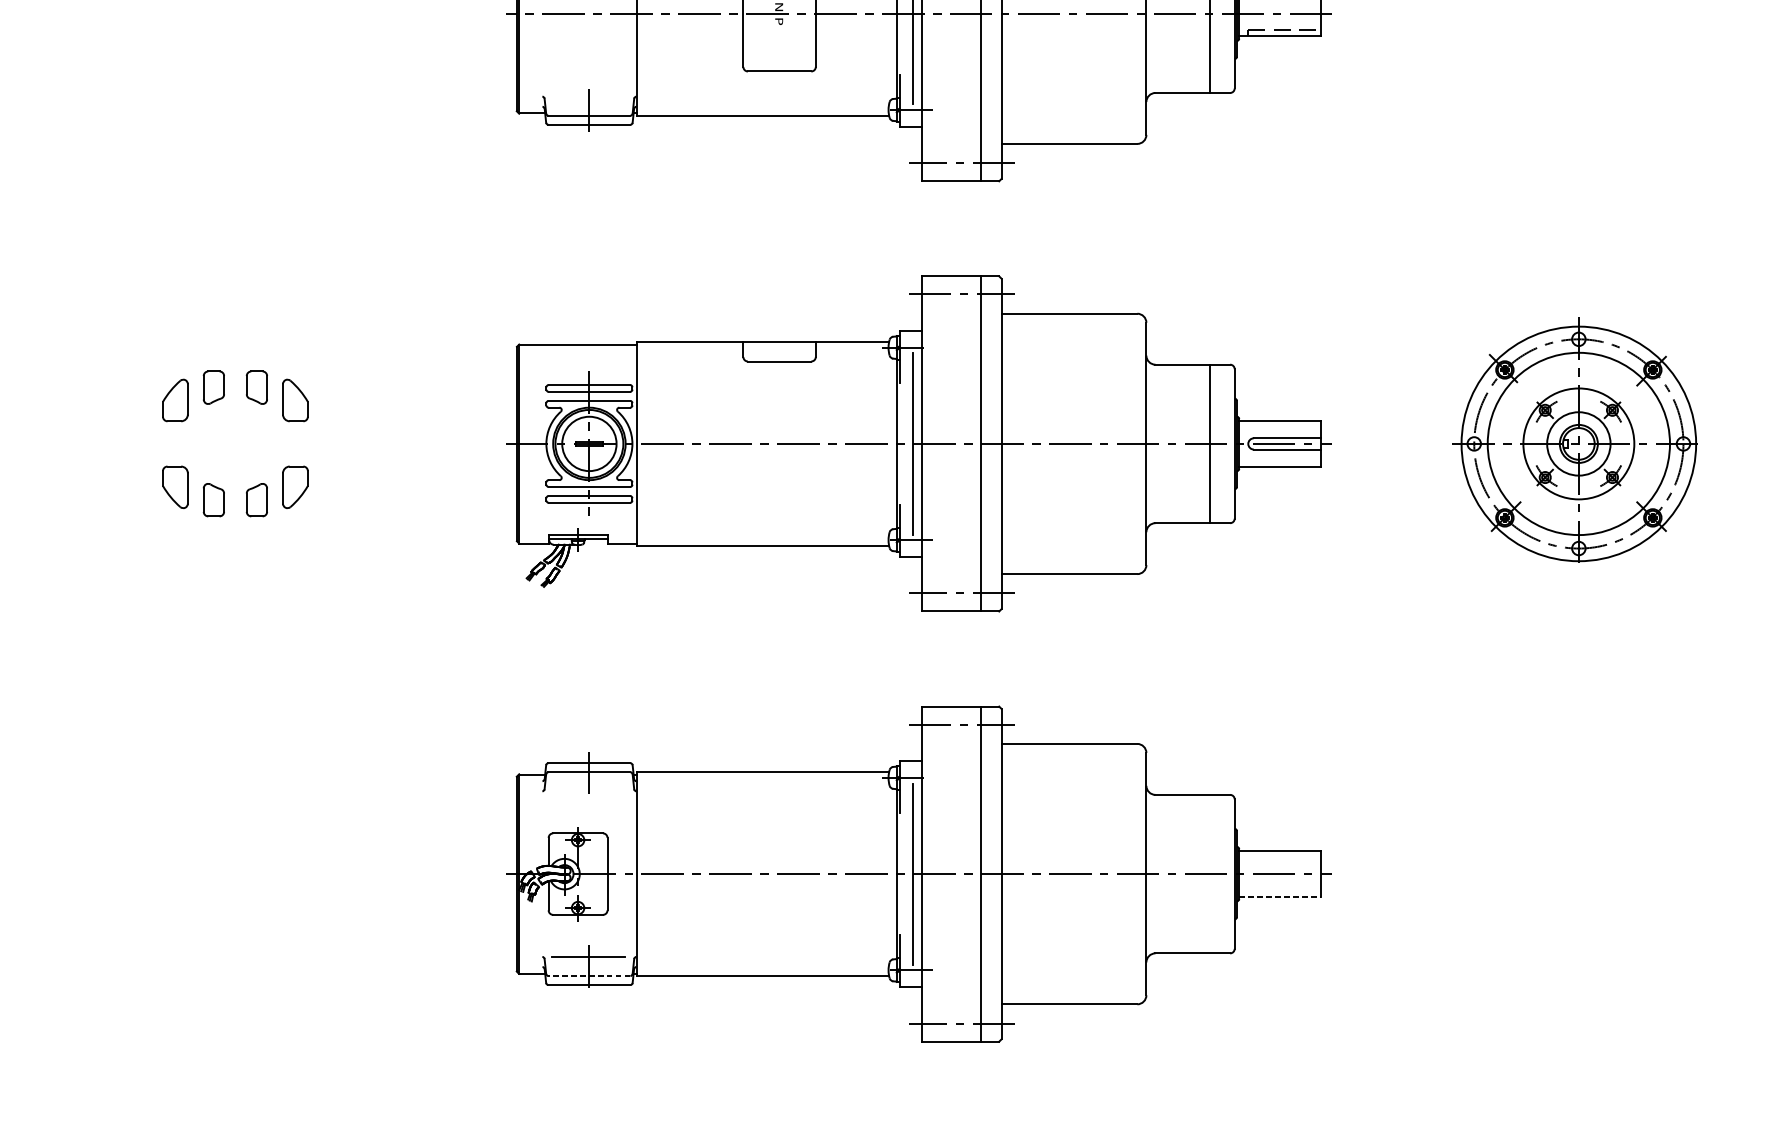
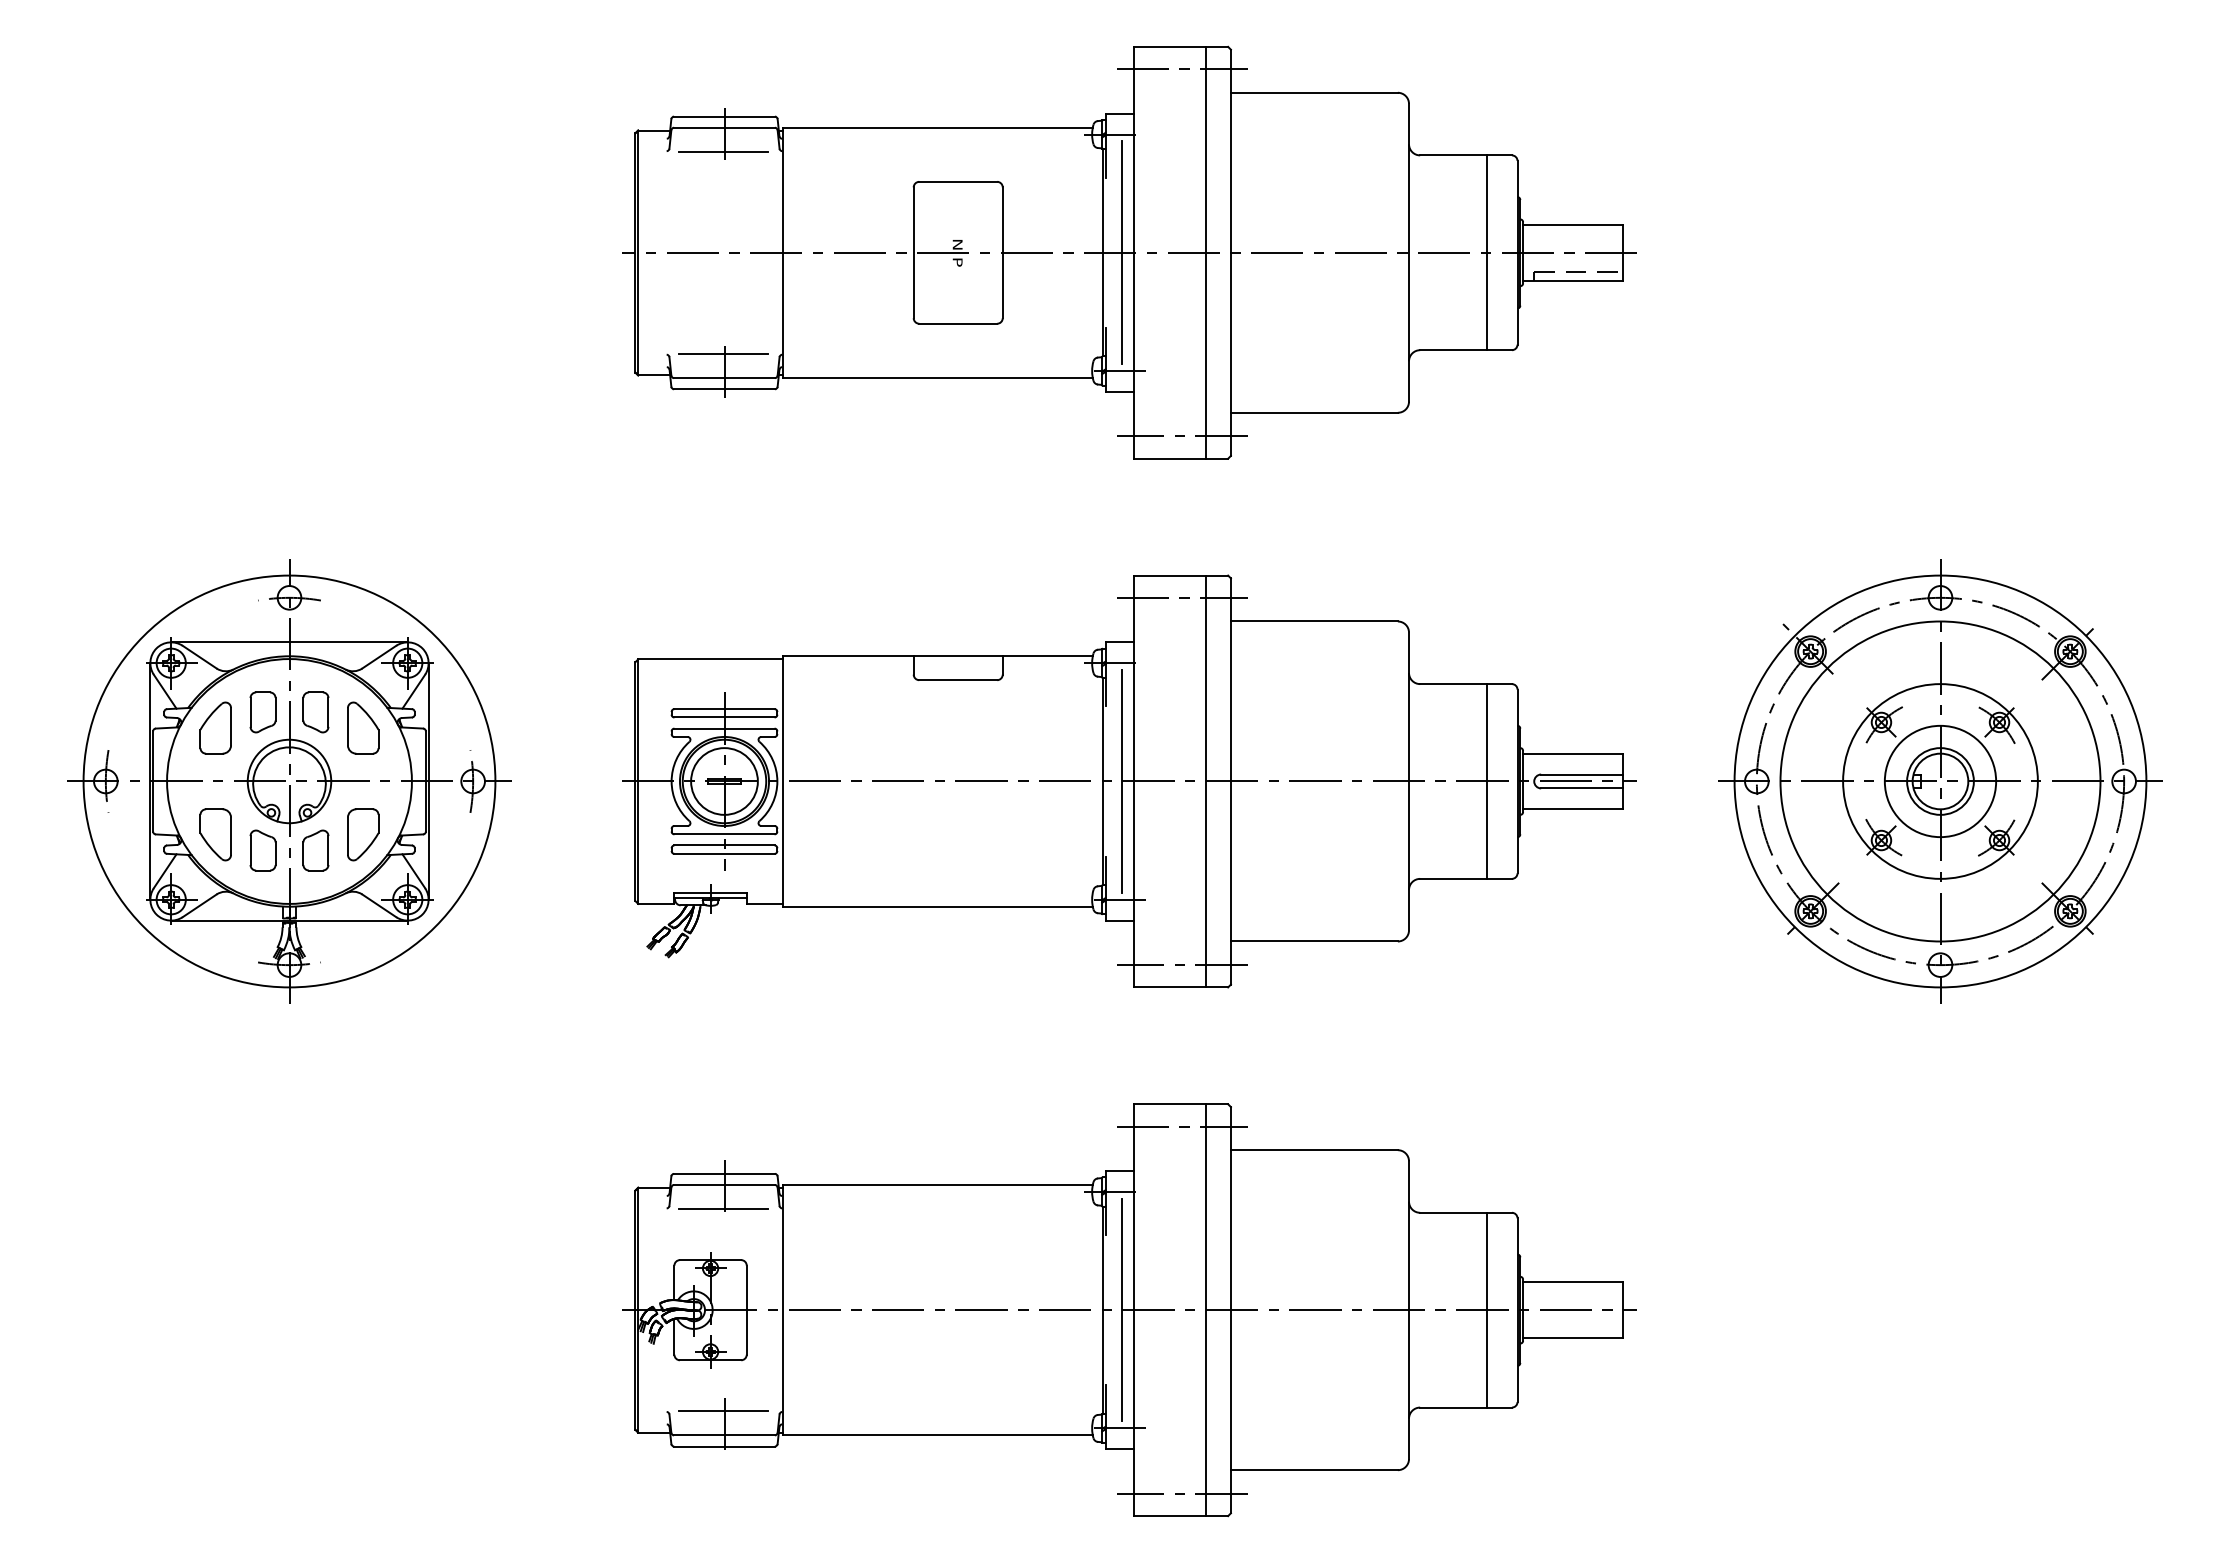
line: (588, 96) -> (723, 354), added
part: (235, 443) -> (289, 781), added
part: (1578, 443) -> (1940, 781), size x1.43
line: (588, 791) -> (723, 1208), added
line: (1209, 873) -> (1486, 1309), added
line: (1280, 897) -> (1573, 1338), dashed -> solid
line: (589, 976) -> (724, 1435), dashed -> solid

